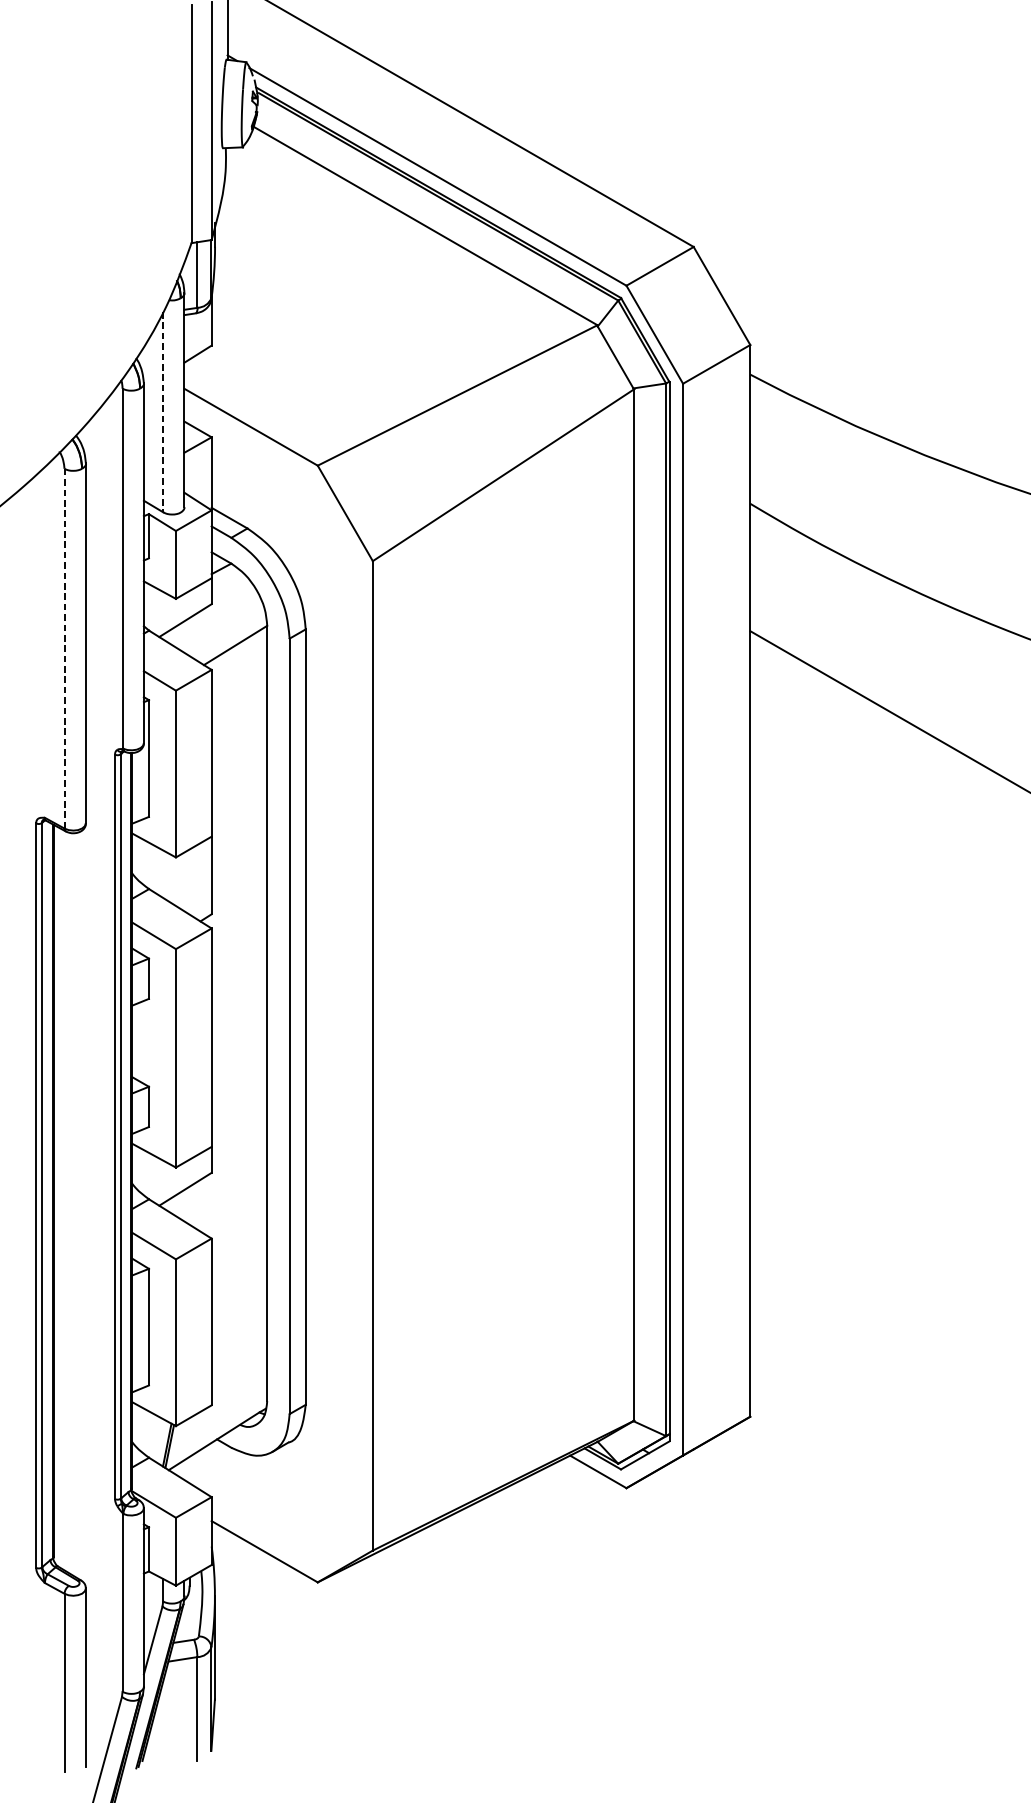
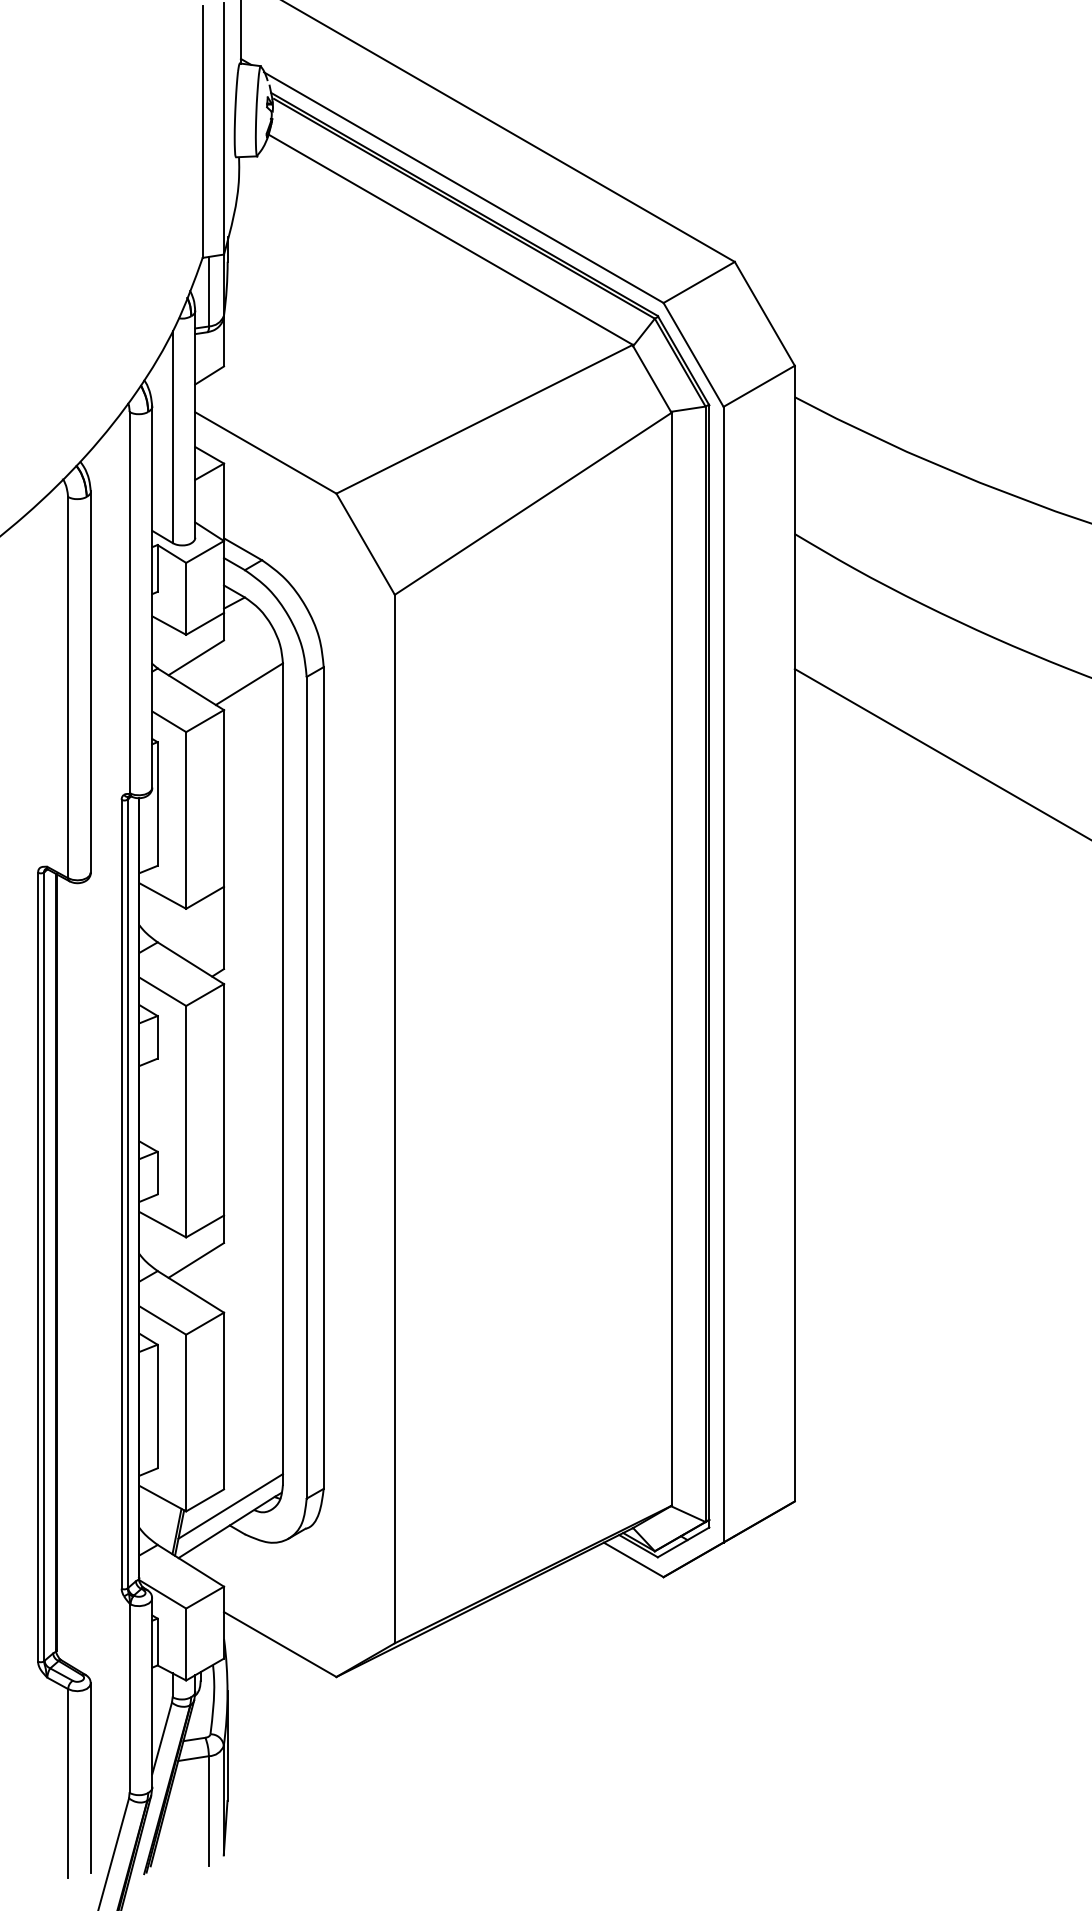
line: (163, 412) -> (172, 437), dashed -> solid
line: (64, 648) -> (68, 687), dashed -> solid
line: (217, 1421) -> (230, 1506), added

